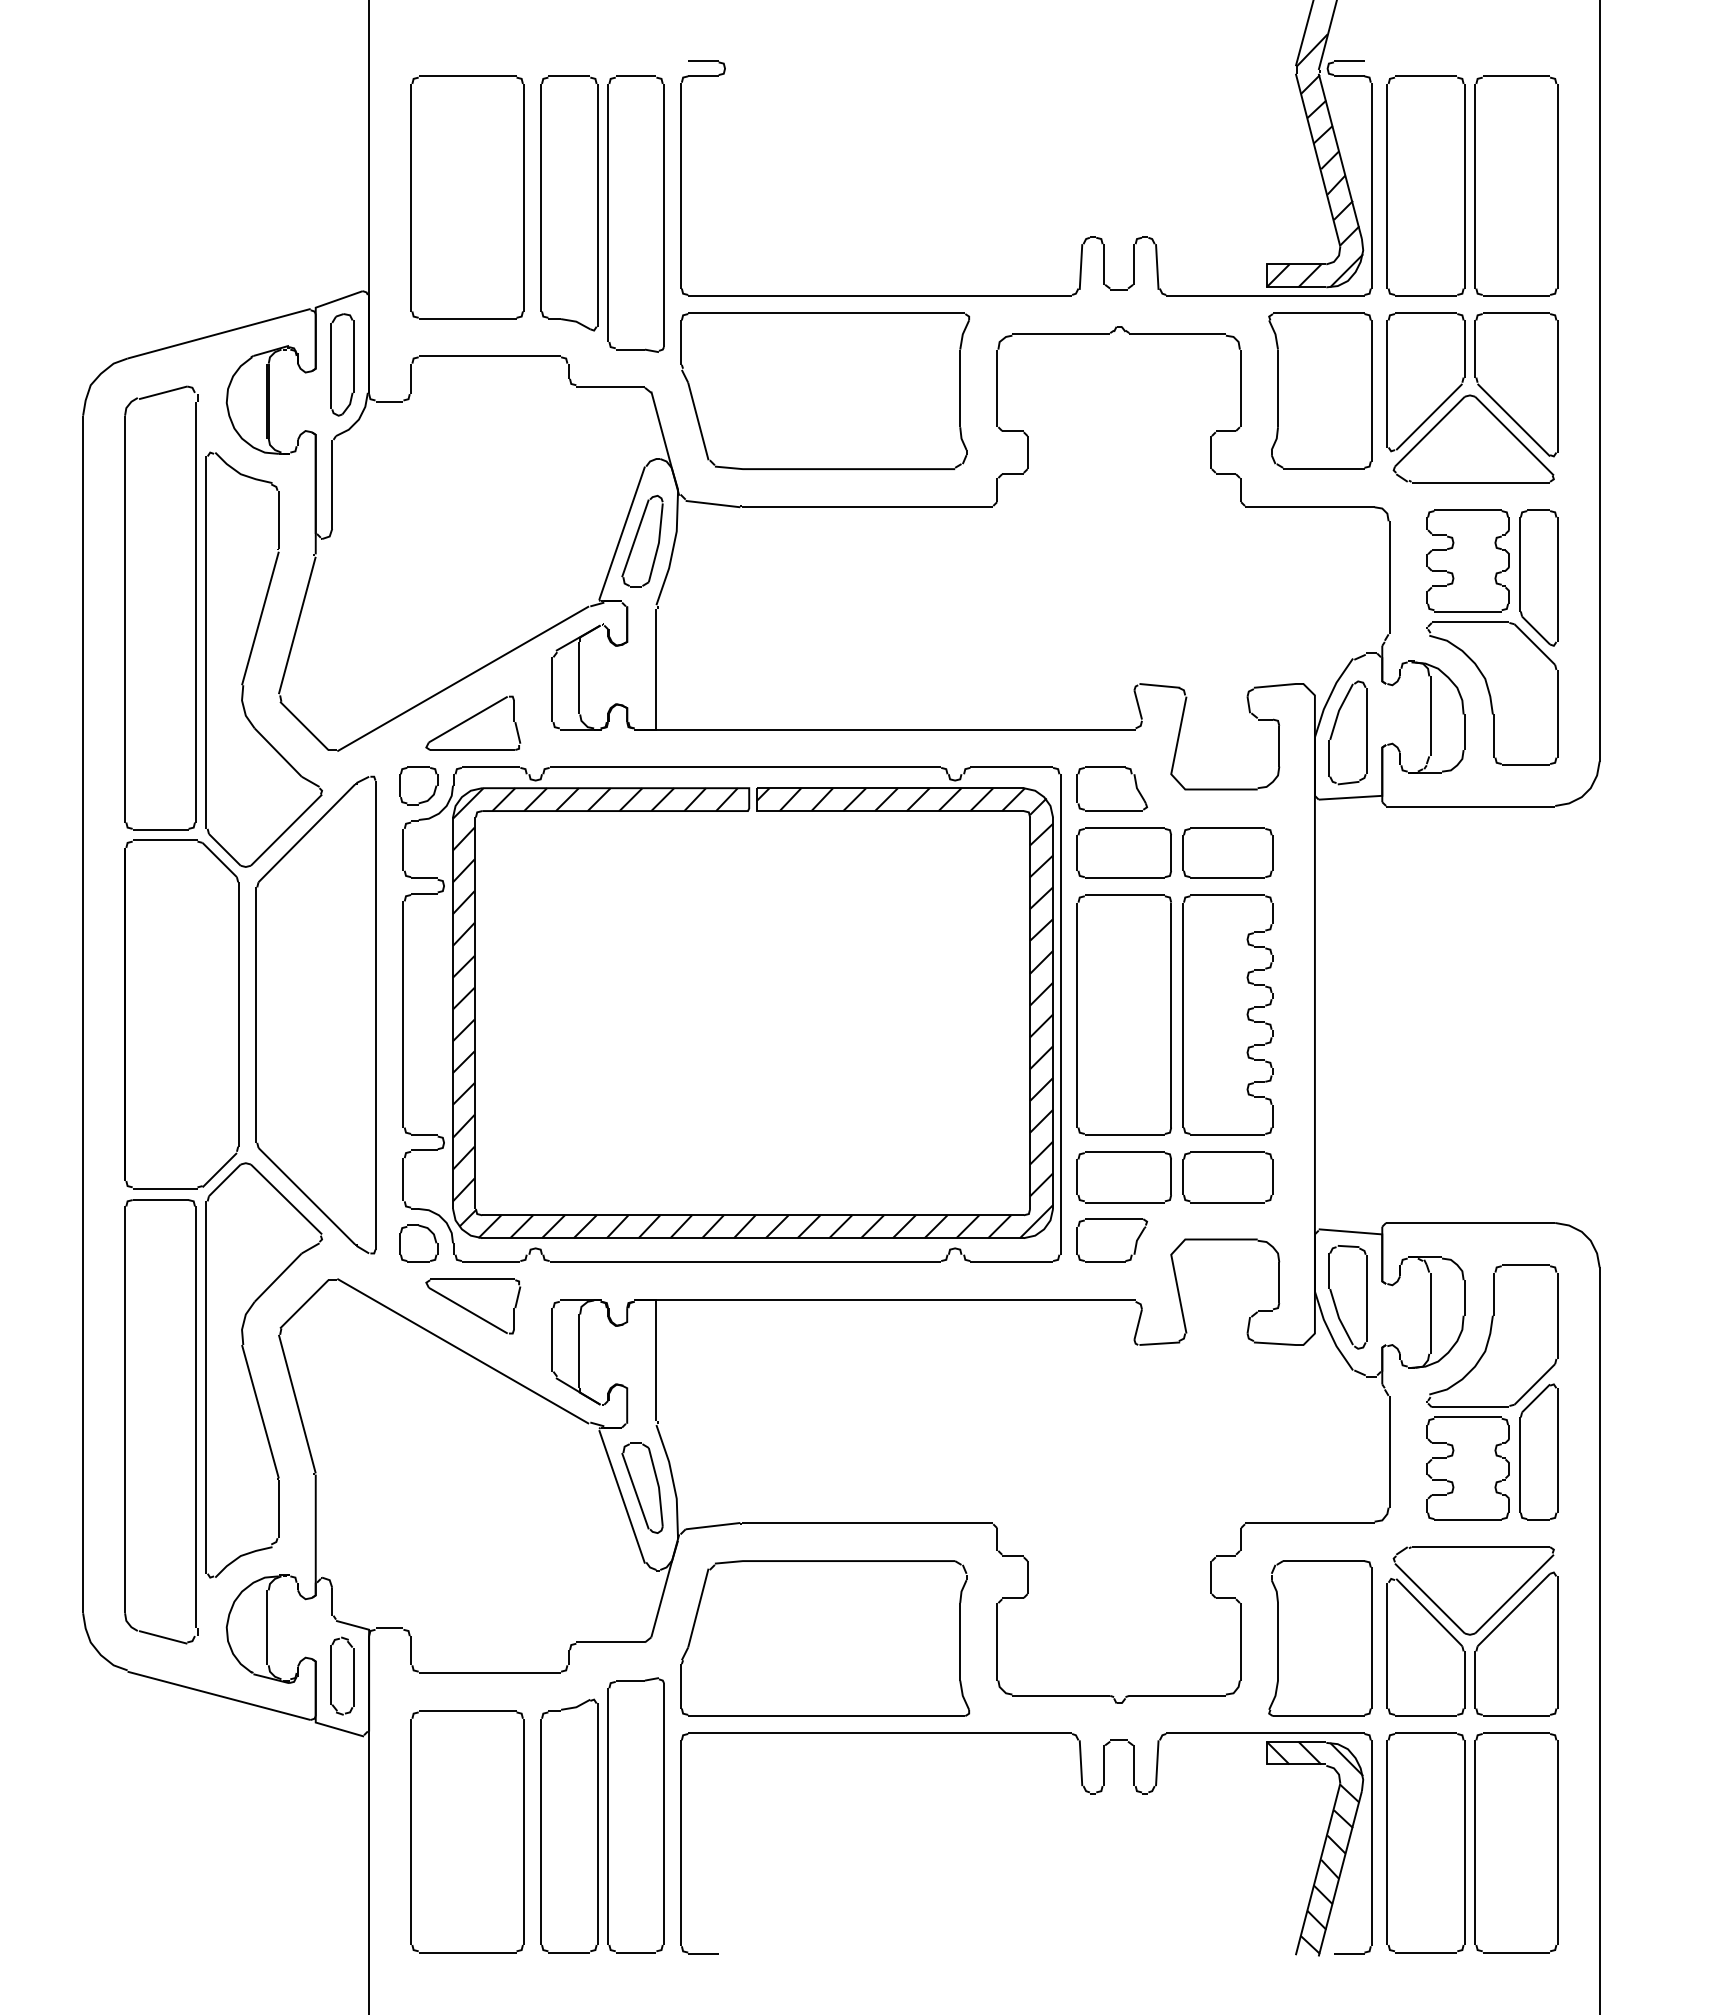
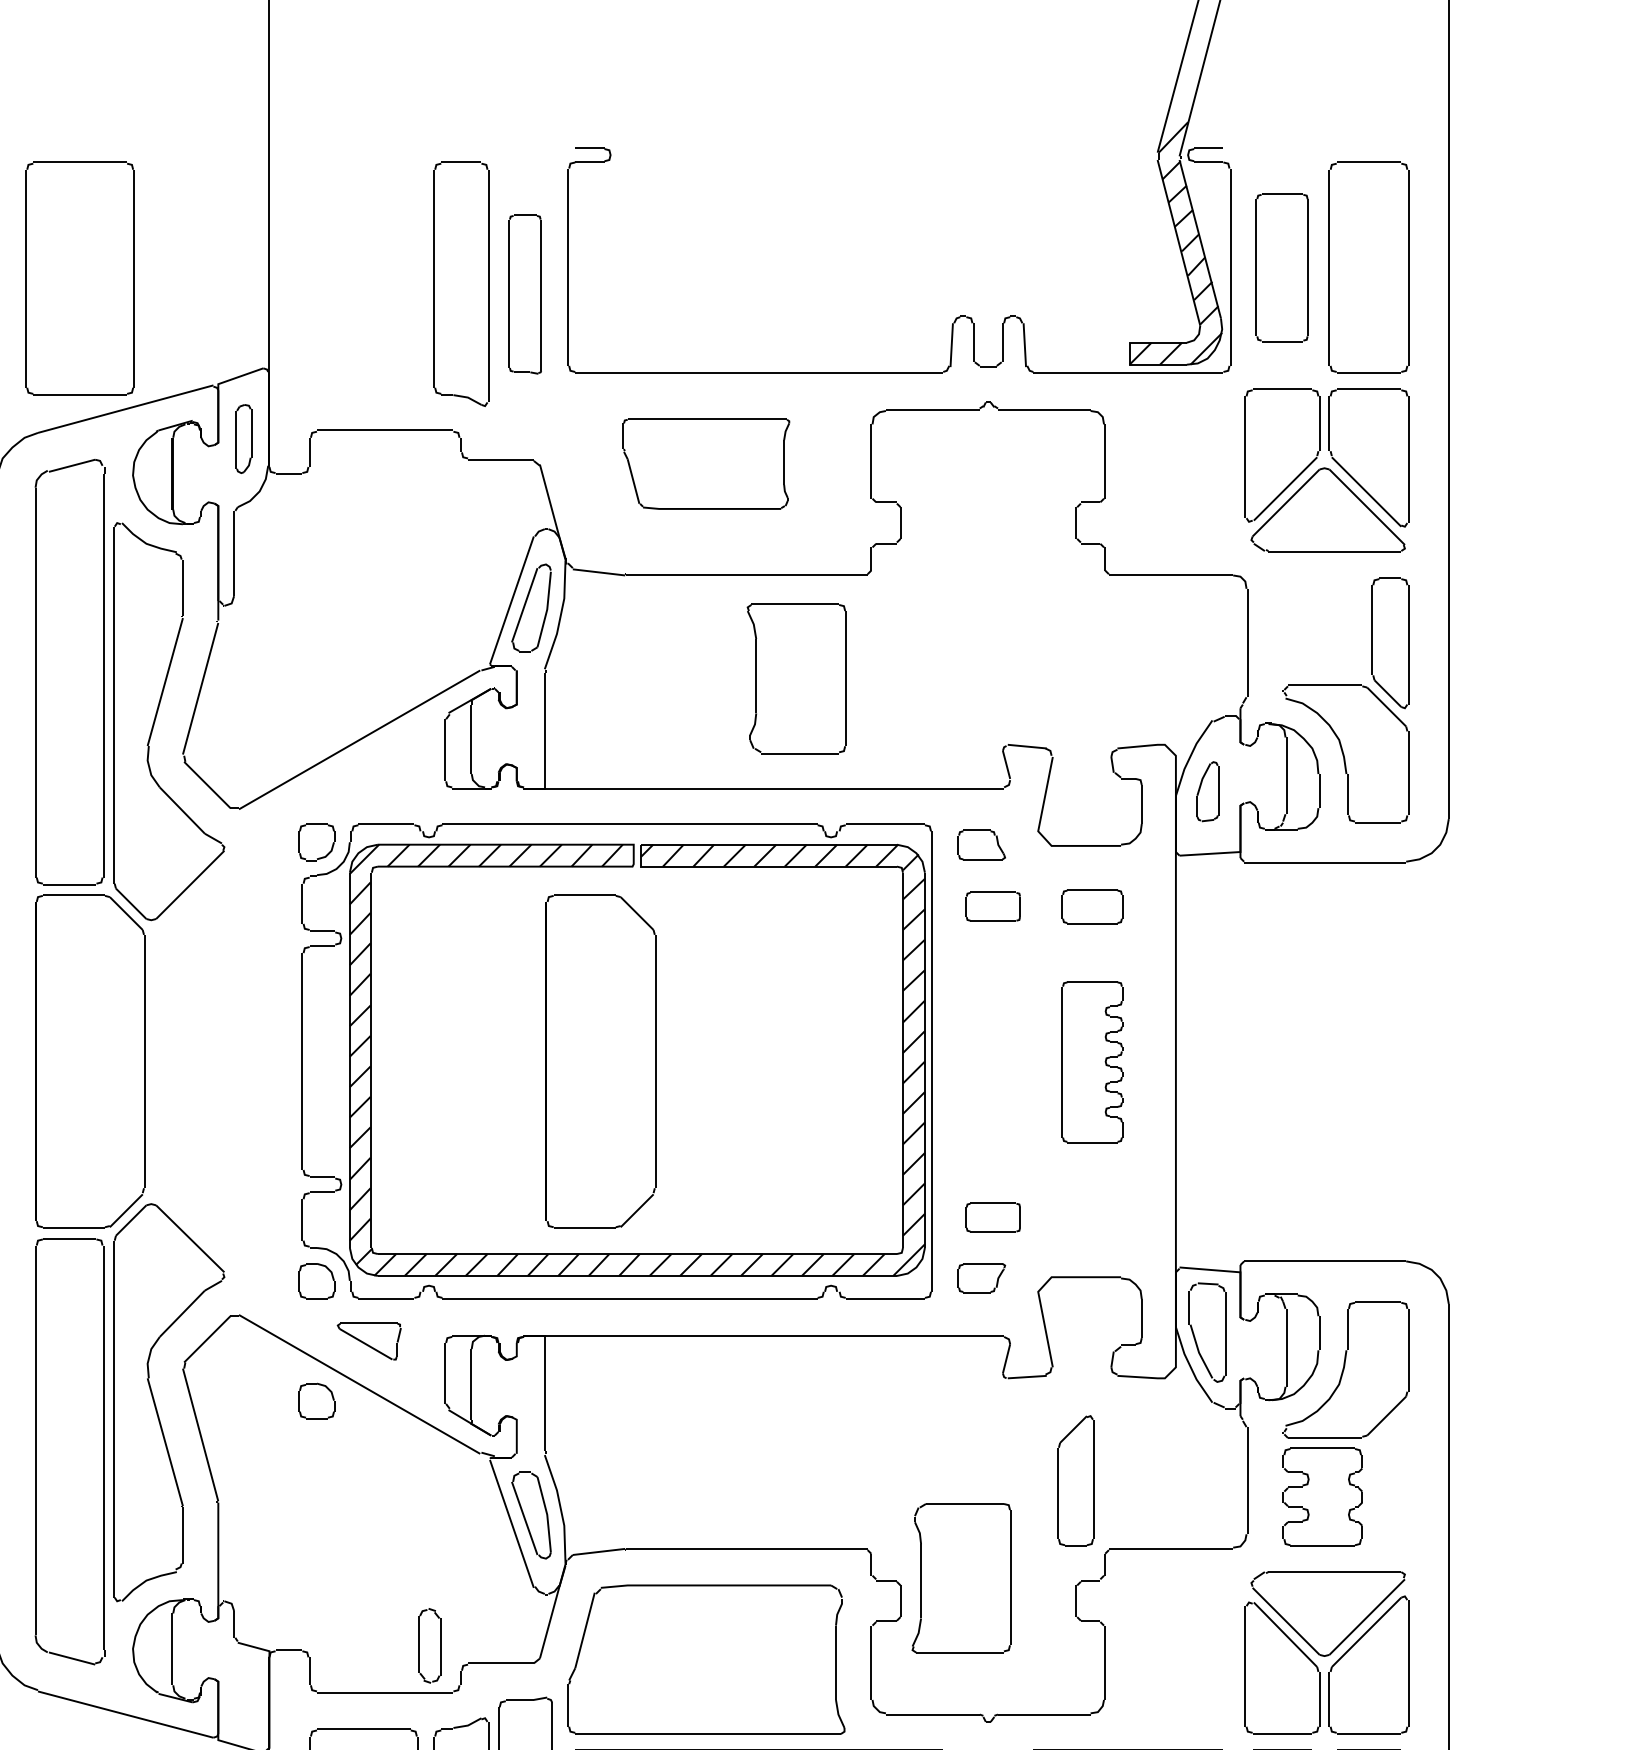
part: (1425, 185) -> (1281, 267), size x0.7
part: (467, 197) -> (80, 278), moved
part: (635, 213) -> (524, 293), size x0.6
part: (342, 364) -> (243, 438), size x0.7
part: (824, 390) -> (705, 463), size x0.6
part: (1320, 390) -> (796, 678), moved
part: (1467, 560) -> (1322, 626), removed
part: (473, 722) -> (369, 781), removed
part: (1347, 732) -> (1207, 791), size x0.6
part: (1112, 788) -> (981, 844), size x0.7
part: (1123, 852) -> (992, 906), size x0.6
part: (1227, 852) -> (1092, 906), size x0.7
part: (315, 1014) -> (218, 1061), removed
part: (714, 1014) -> (600, 1061), added
part: (1123, 1014) -> (992, 1061), removed
part: (1227, 1014) -> (1092, 1061), size x0.7
part: (1123, 1177) -> (992, 1217), size x0.6
part: (1227, 1177) -> (1092, 1217), removed
part: (1112, 1240) -> (981, 1278), size x0.7
part: (473, 1306) -> (369, 1341), size x0.7
part: (418, 1368) -> (316, 1400), added
part: (1538, 1451) -> (1075, 1480), moved
part: (1278, 1638) -> (921, 1578), moved
part: (331, 1675) -> (419, 1645), moved

